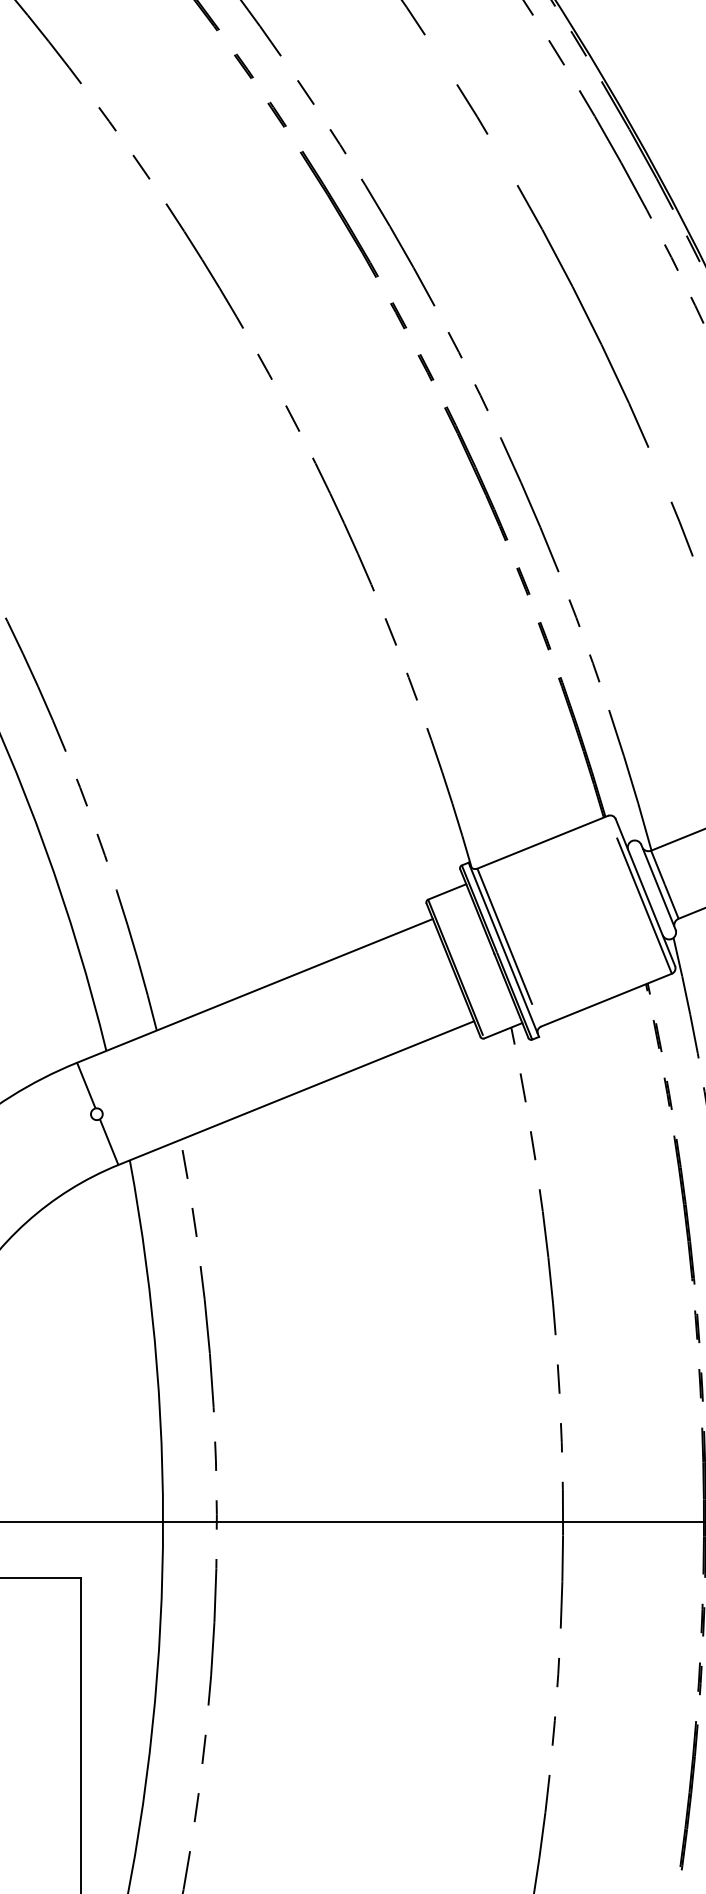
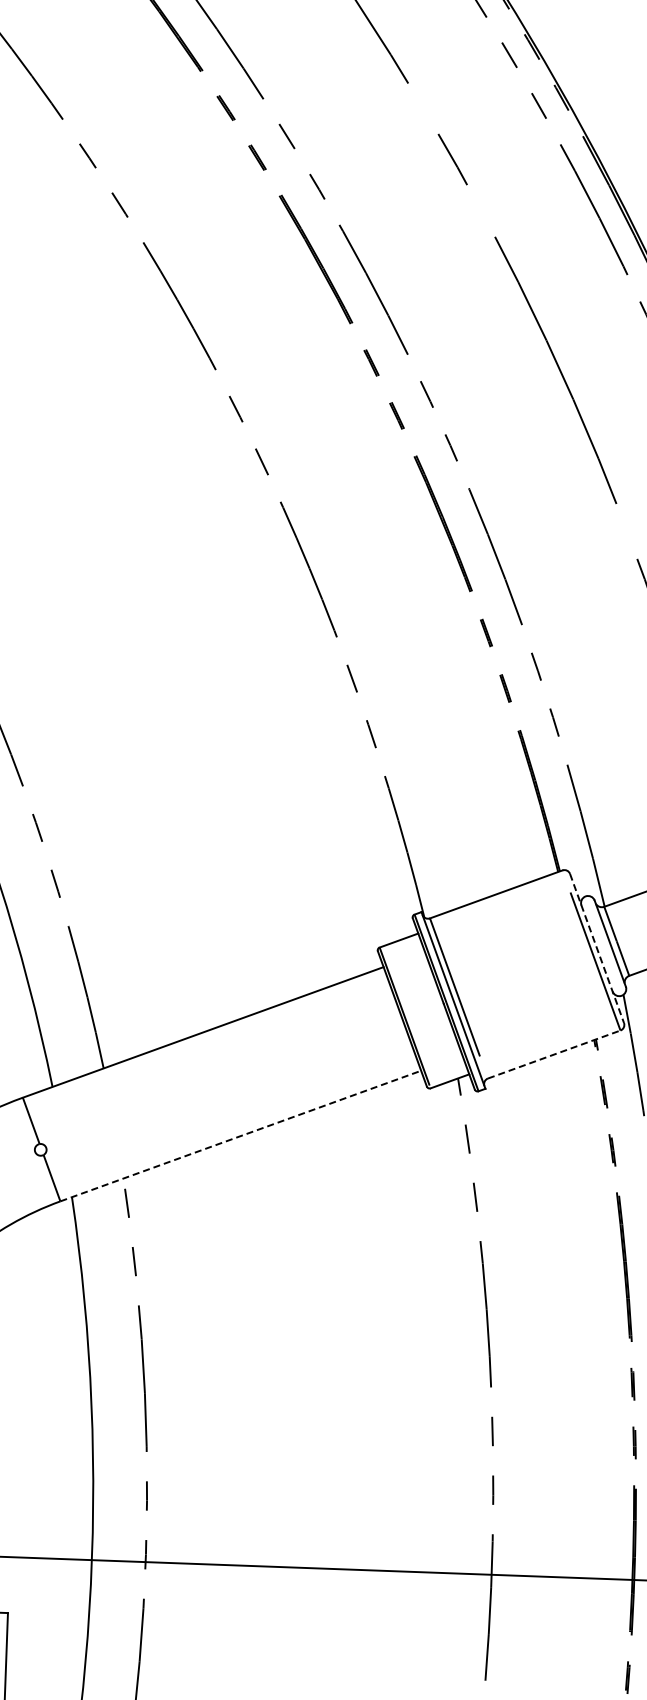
line: (645, 893) -> (597, 949), solid -> dashed
line: (607, 999) -> (555, 1053), solid -> dashed
line: (296, 1093) -> (240, 1136), solid -> dashed

